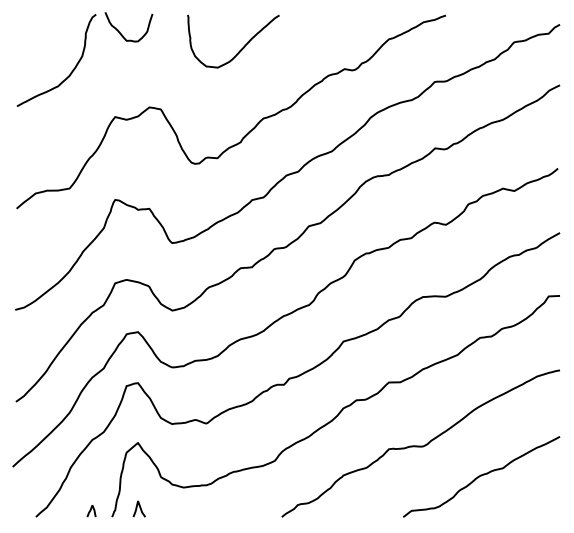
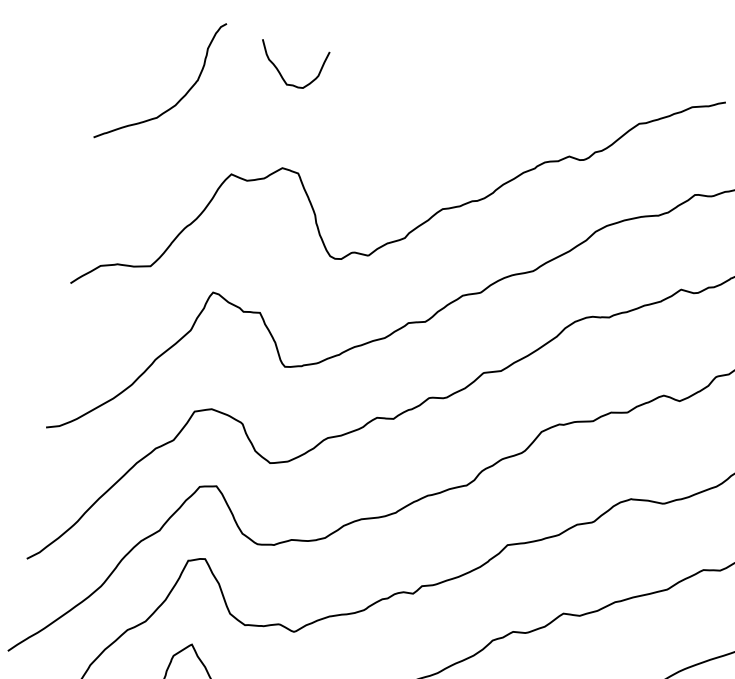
curve: (121, 33) -> (281, 73), moved
curve: (241, 48) -> (426, 104), removed

